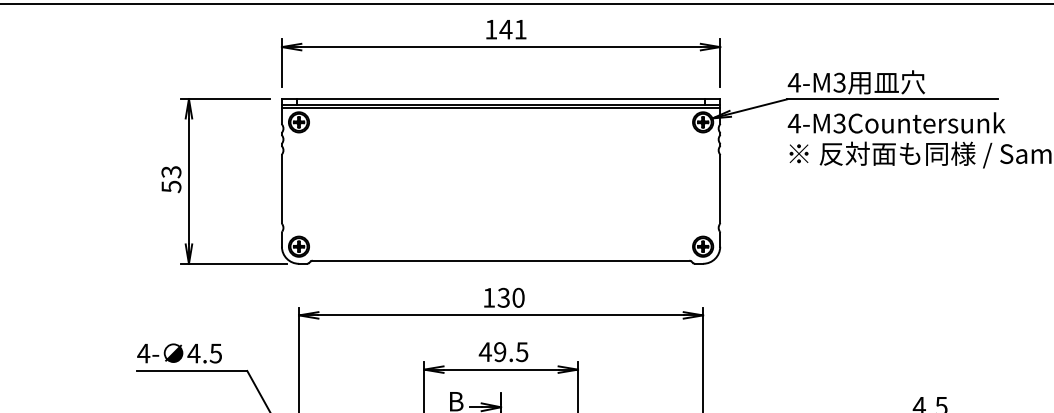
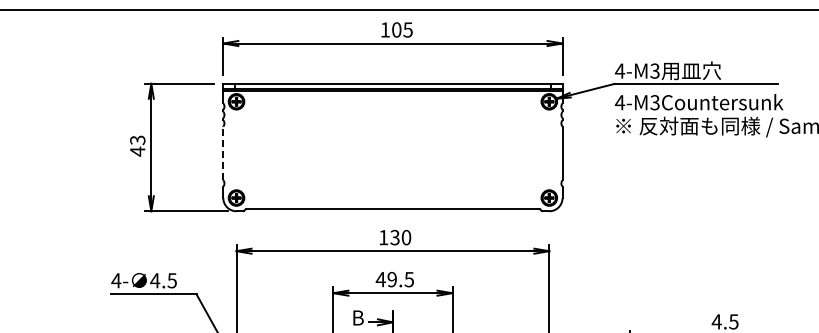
text: (512, 28) -> (401, 29), 141 -> 105
text: (171, 186) -> (137, 151), 53 -> 43
line: (282, 187) -> (223, 152), solid -> dashed

